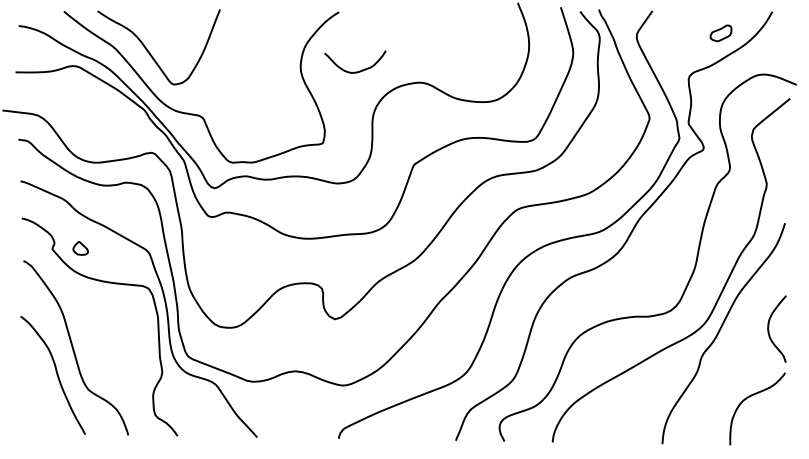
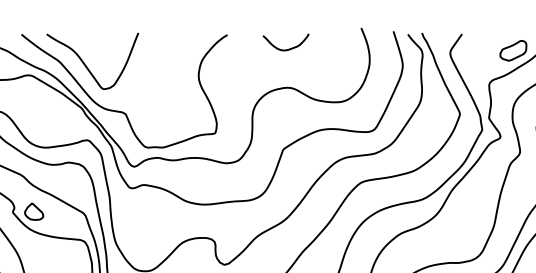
part: (720, 33) -> (513, 50), size x1.67
curve: (359, 70) -> (289, 48), moved
part: (80, 248) -> (33, 211), size x1.67

